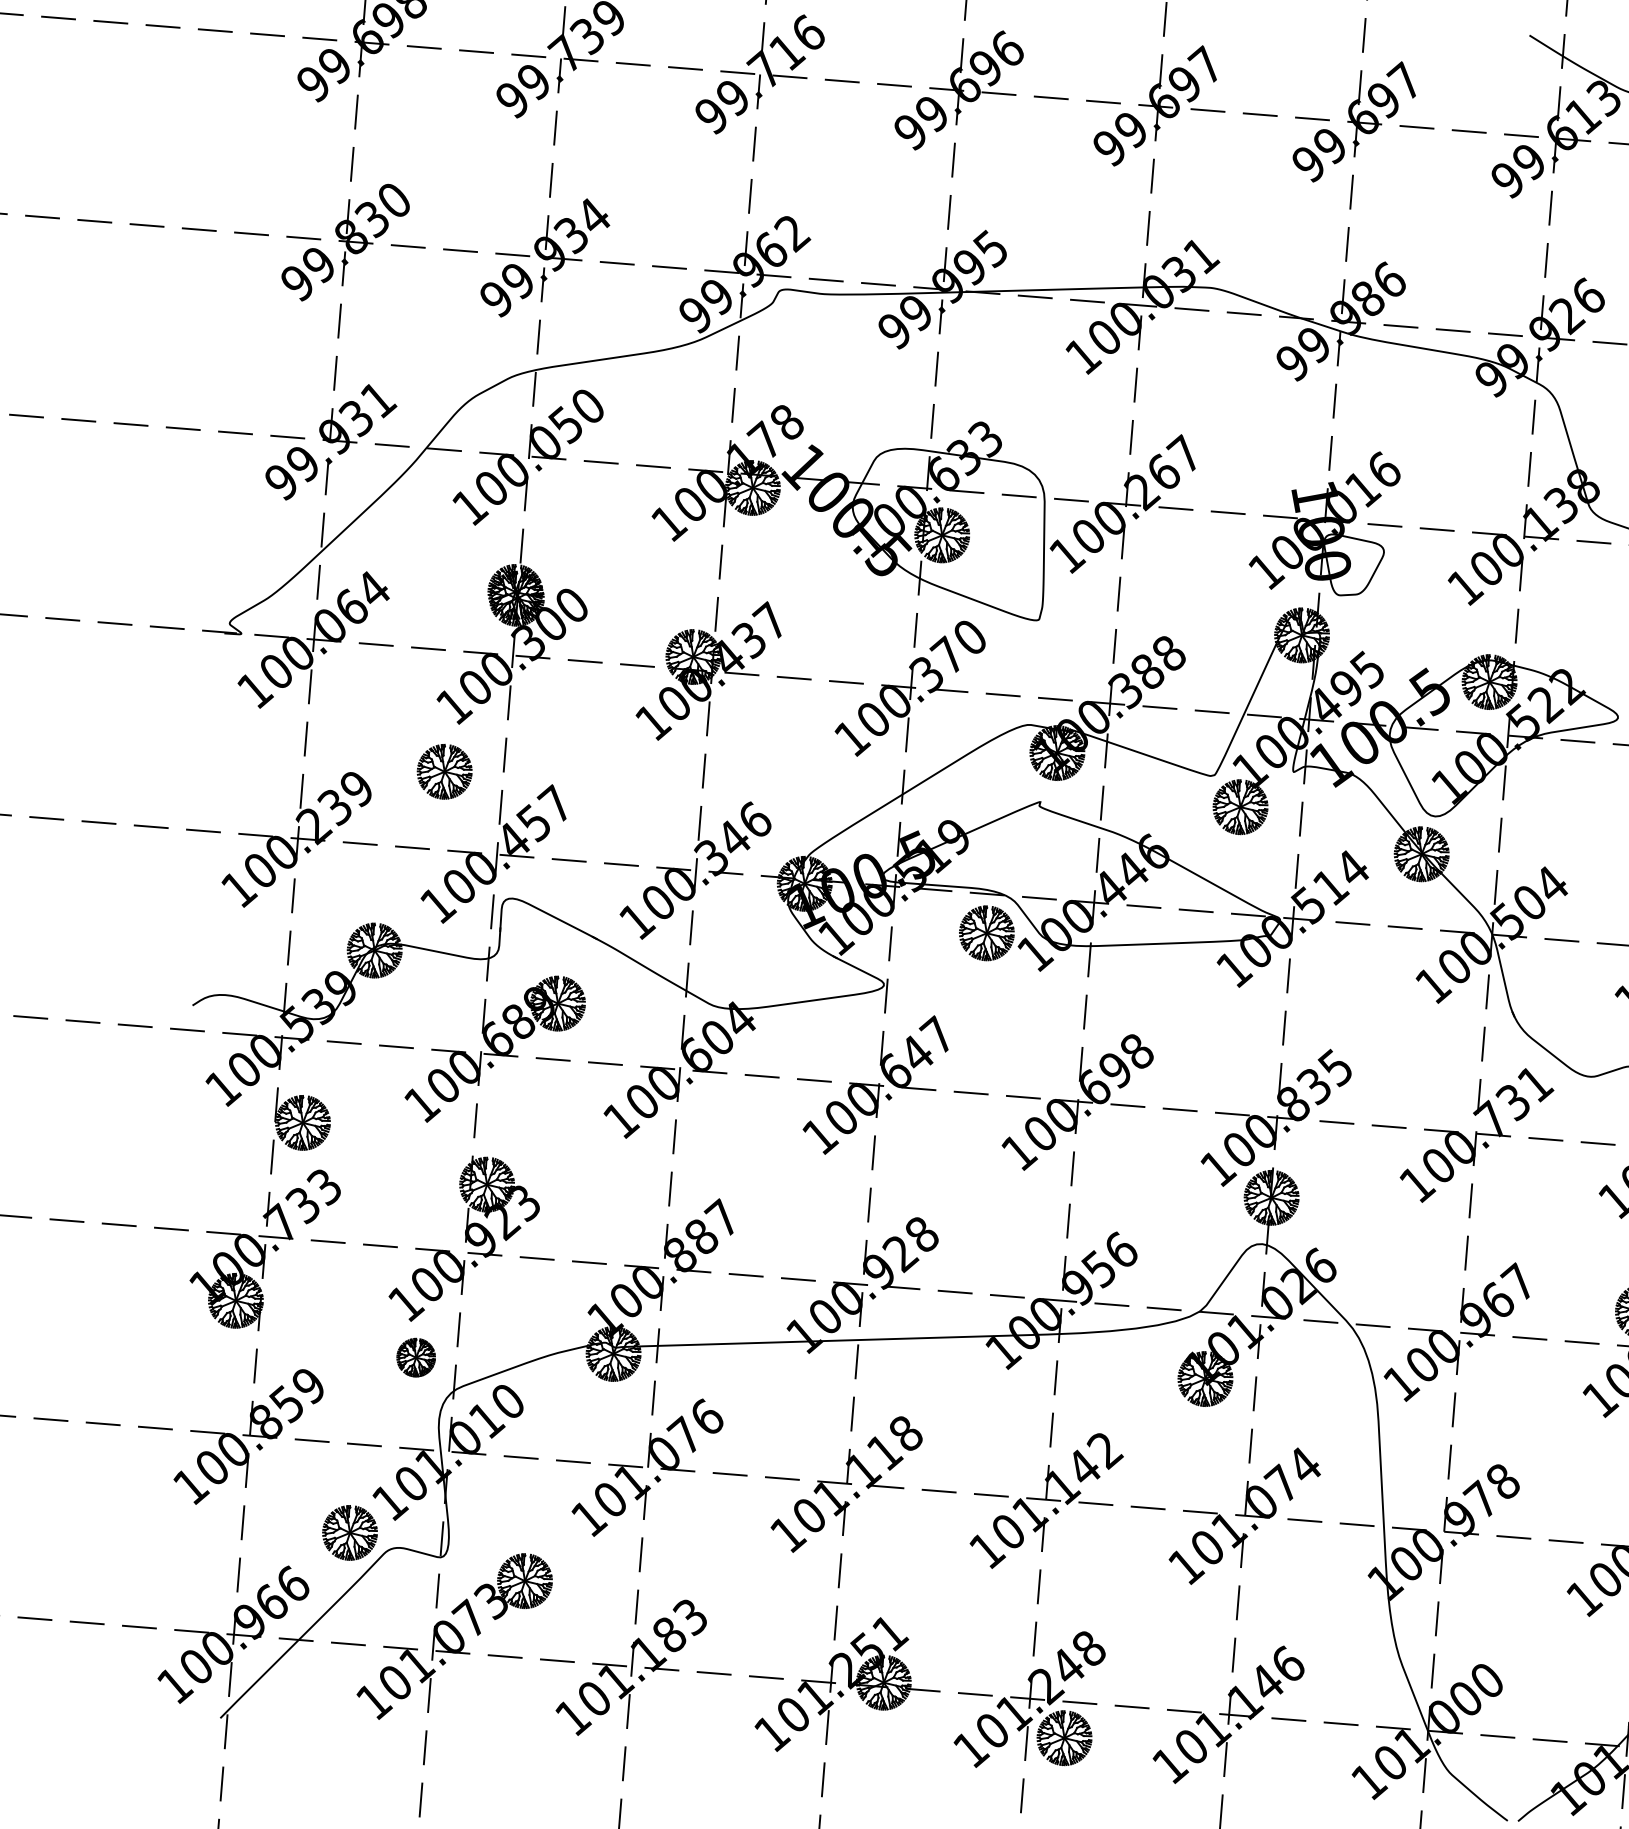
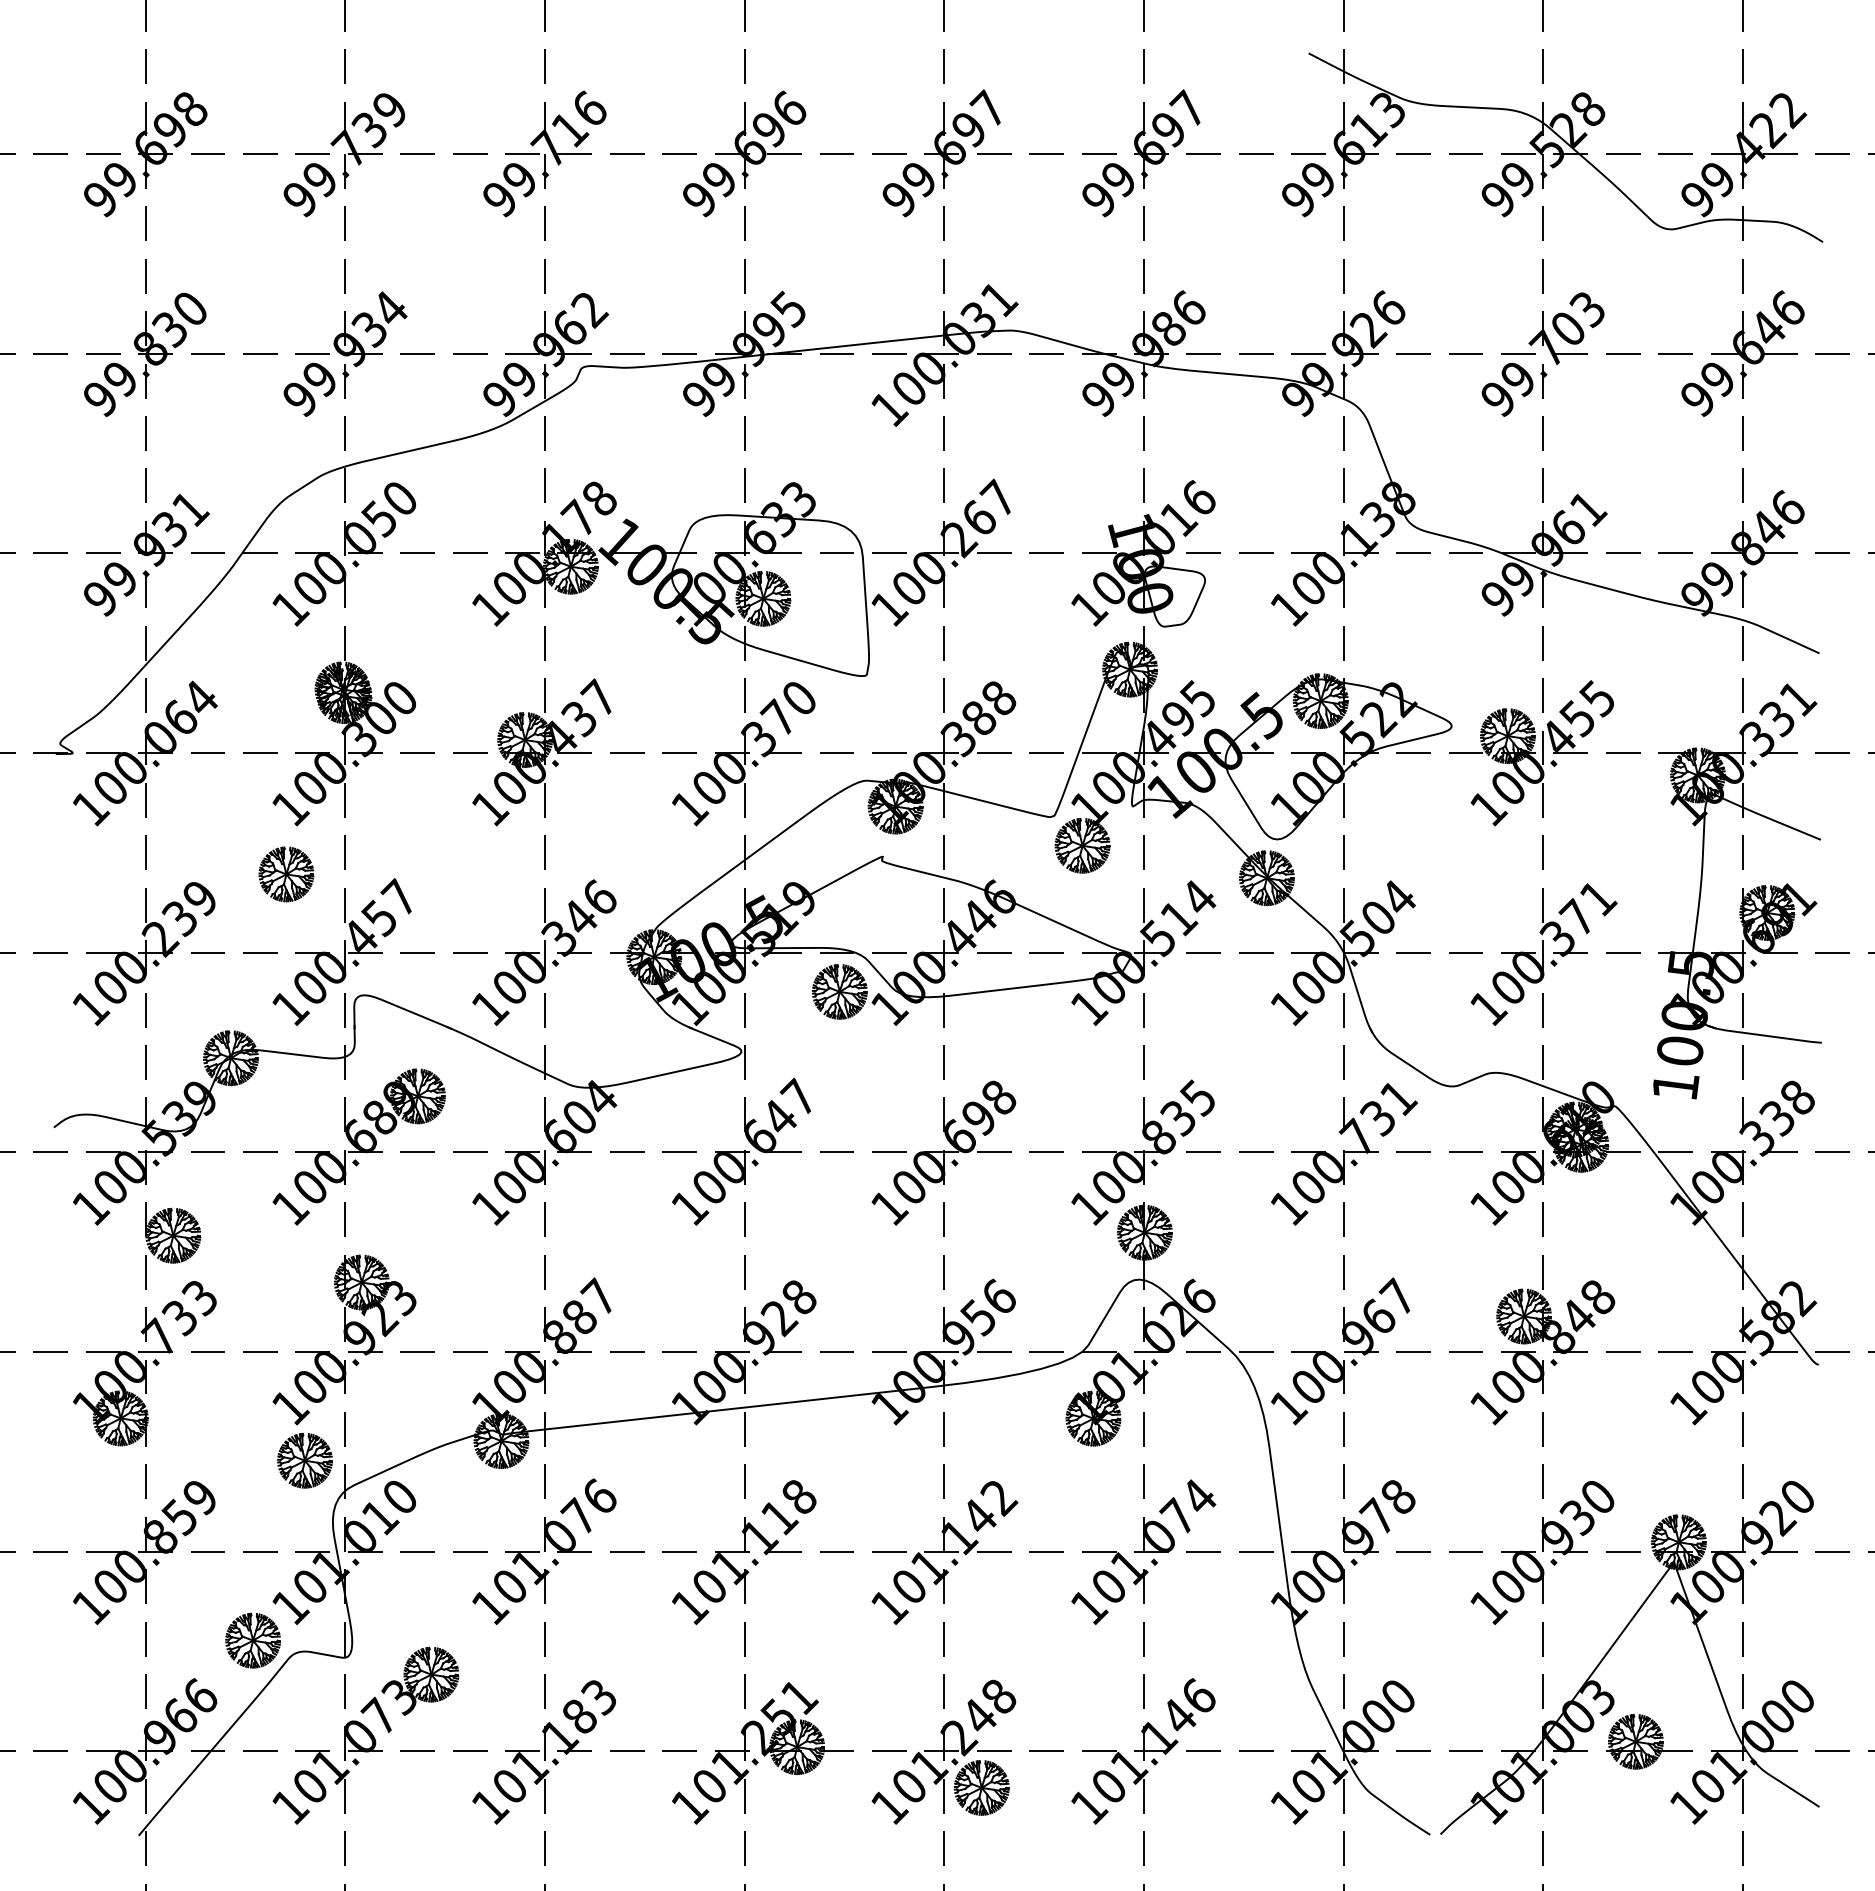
part: (415, 1357) -> (304, 1460), size x1.43

